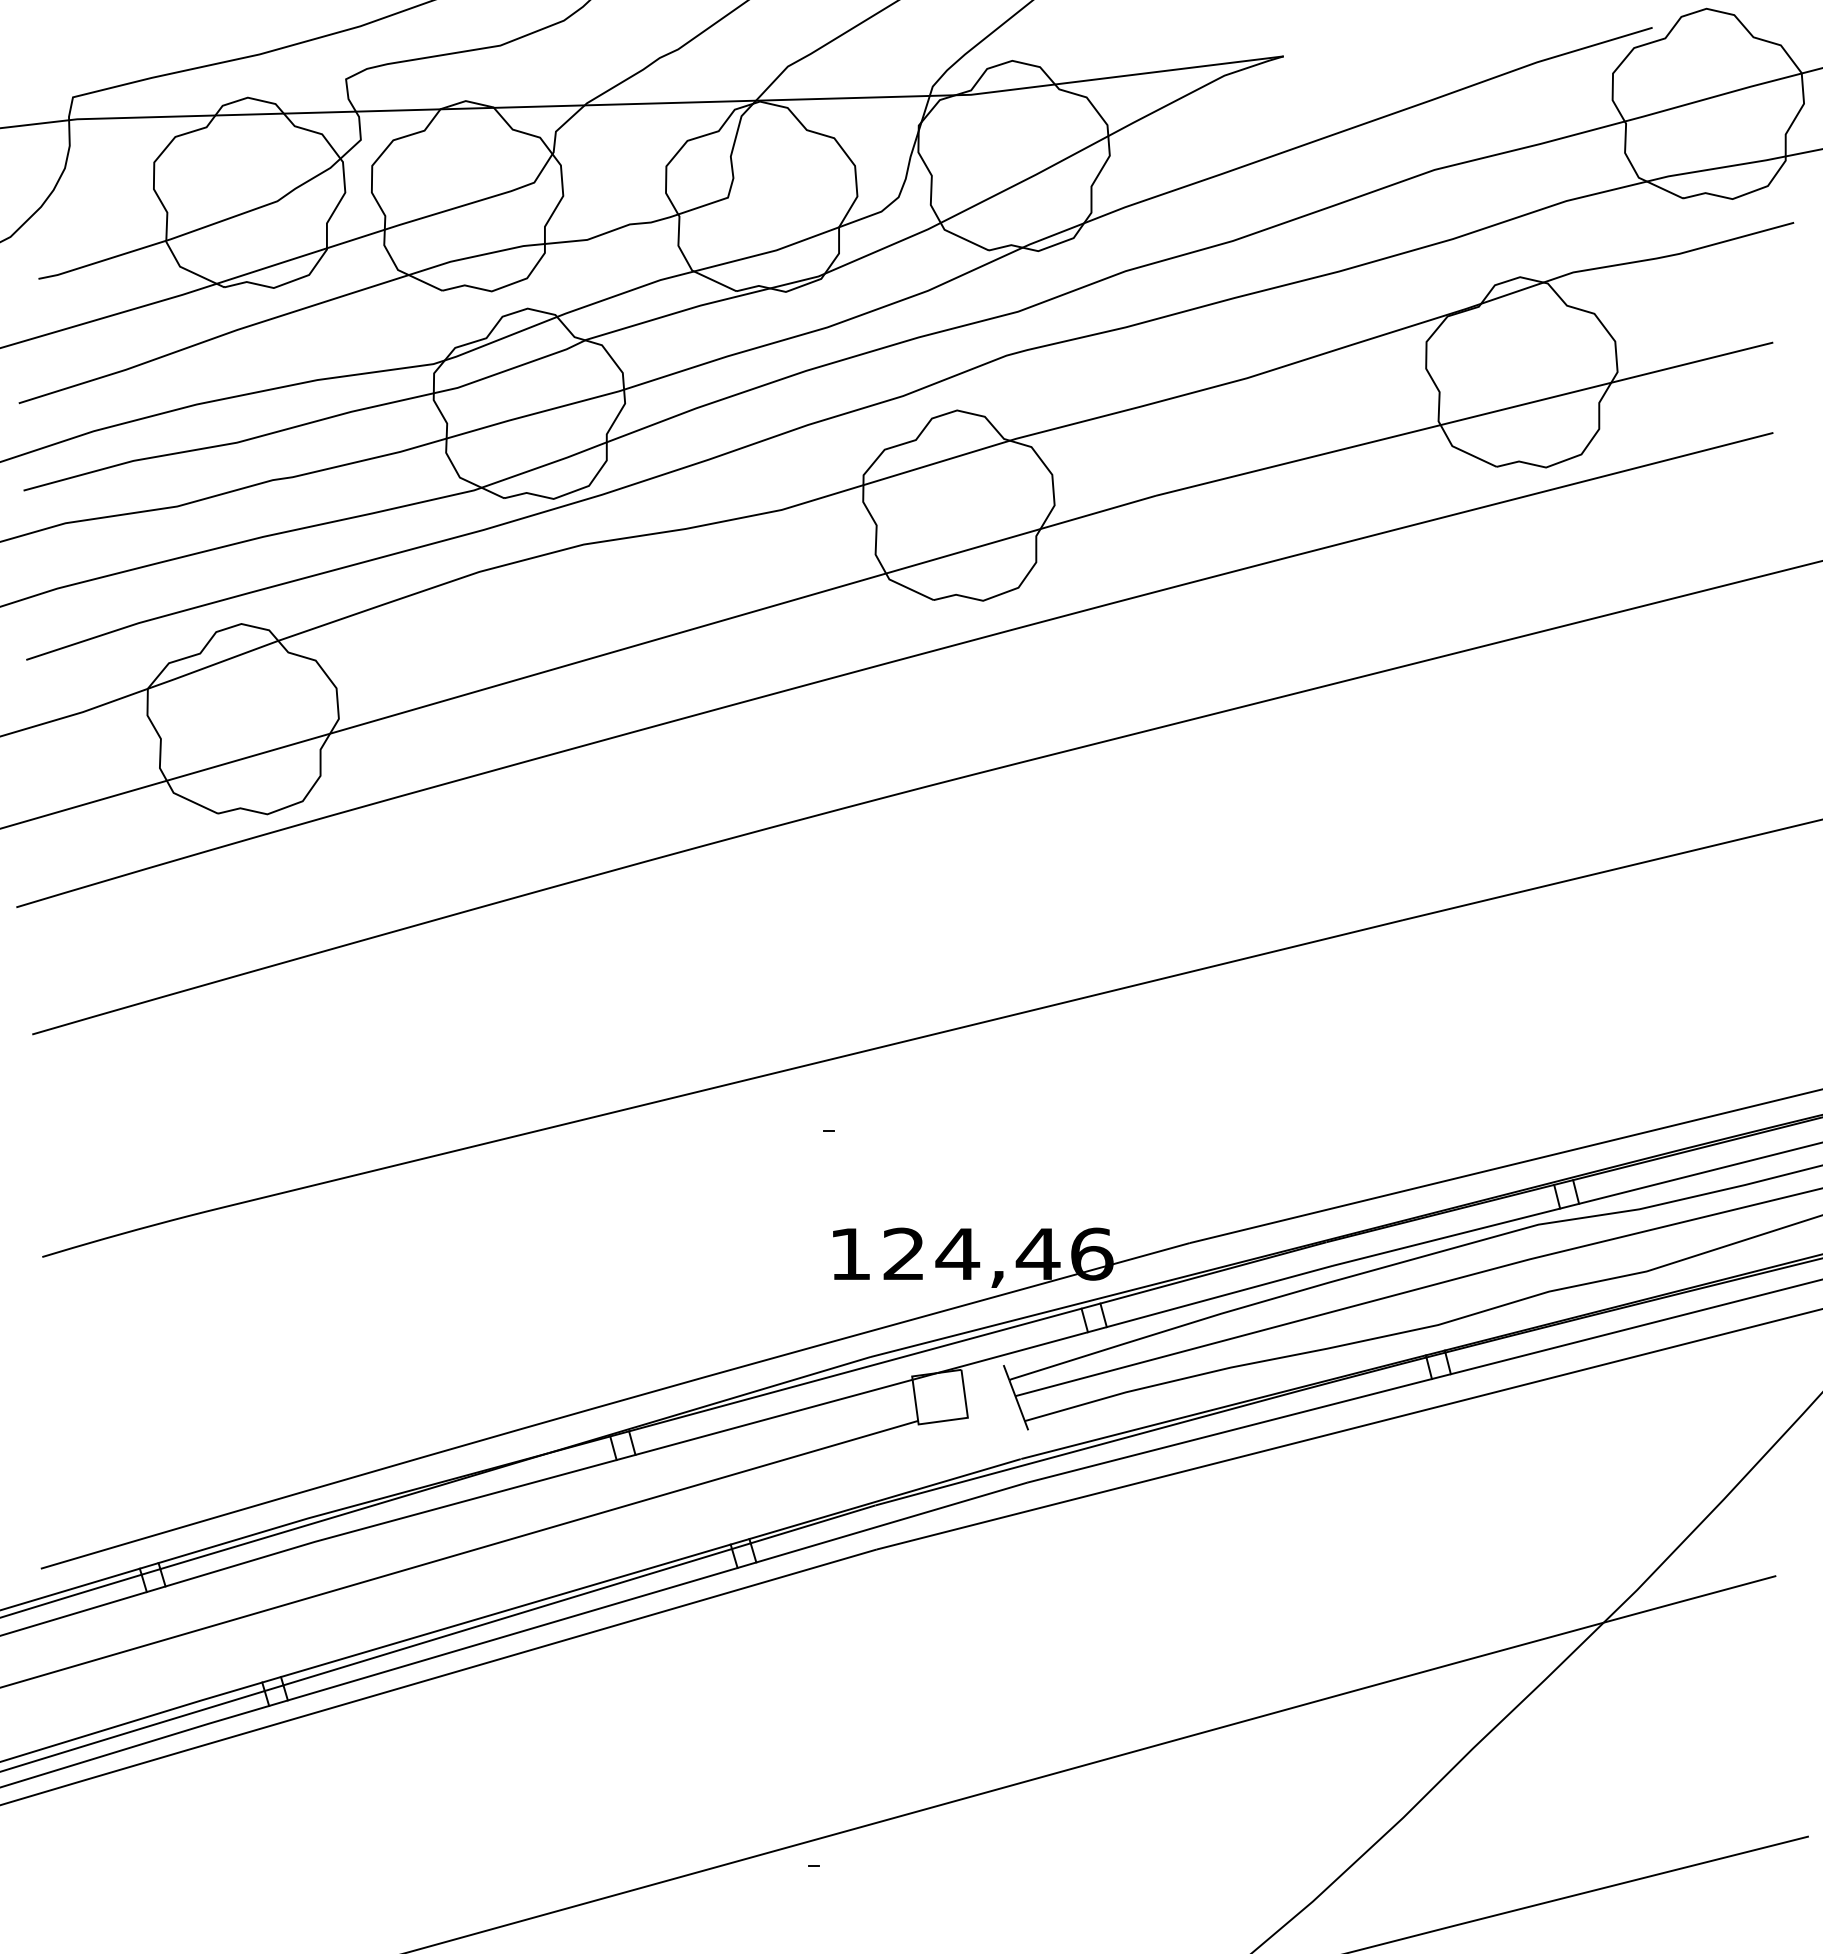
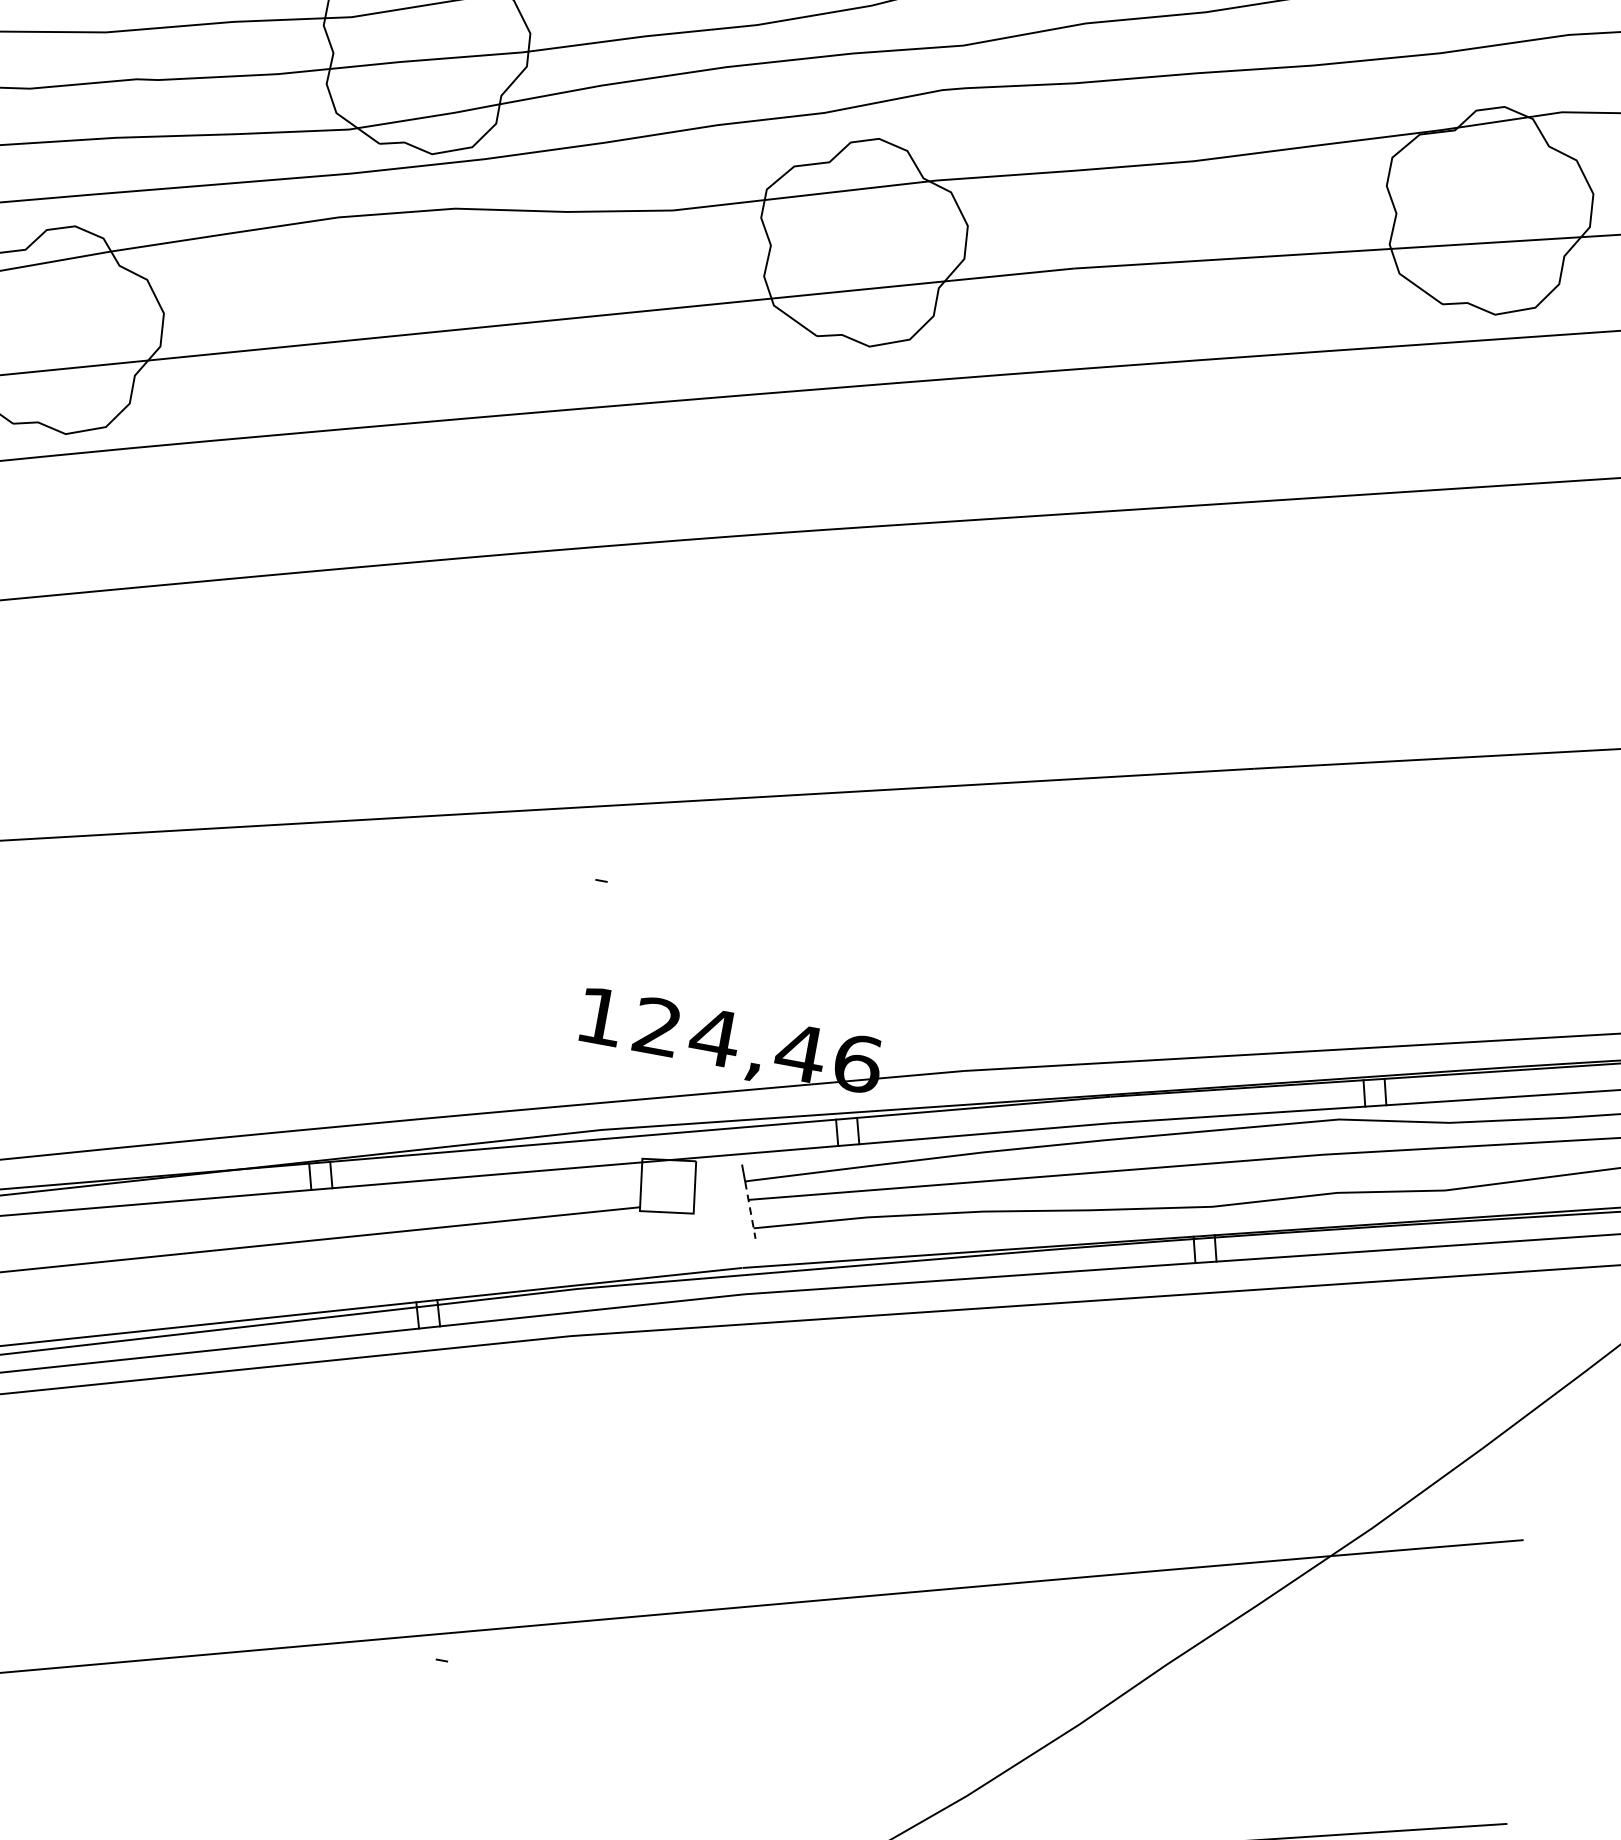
line: (1018, 1405) -> (749, 1210), solid -> dashed

